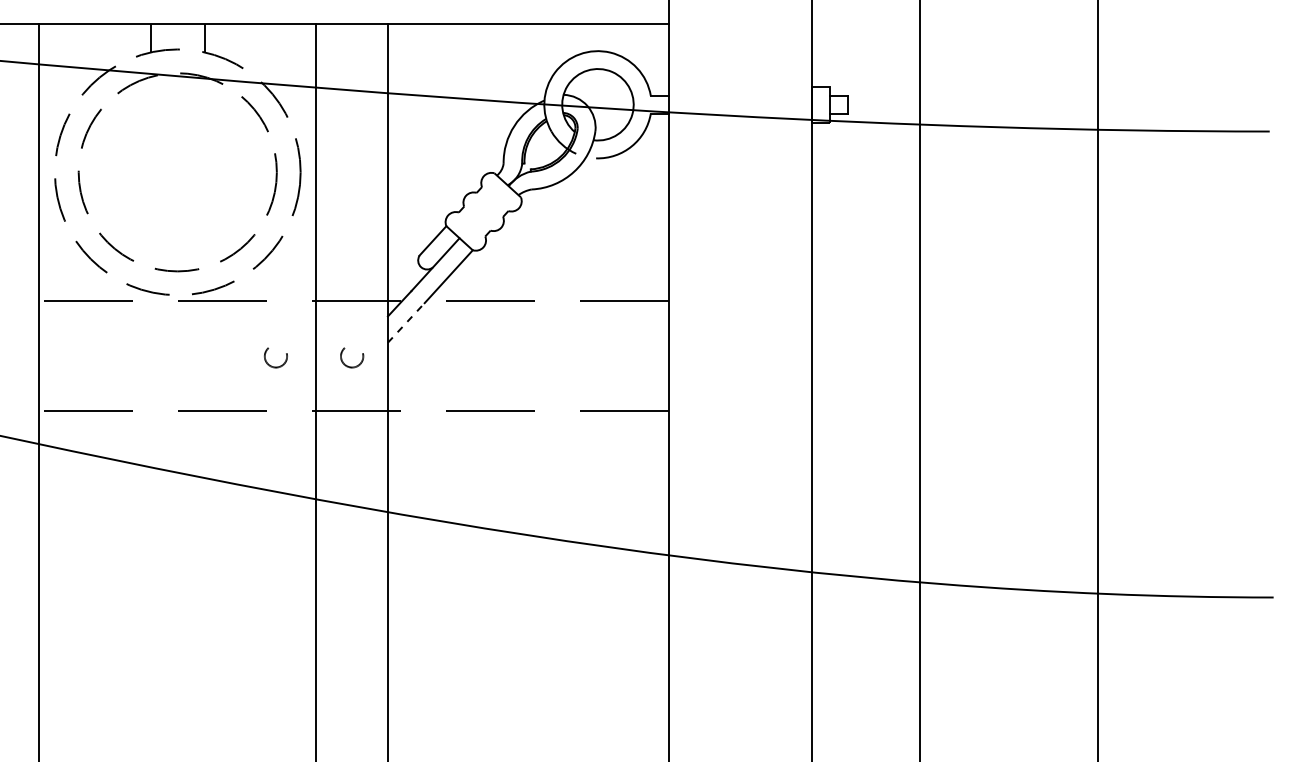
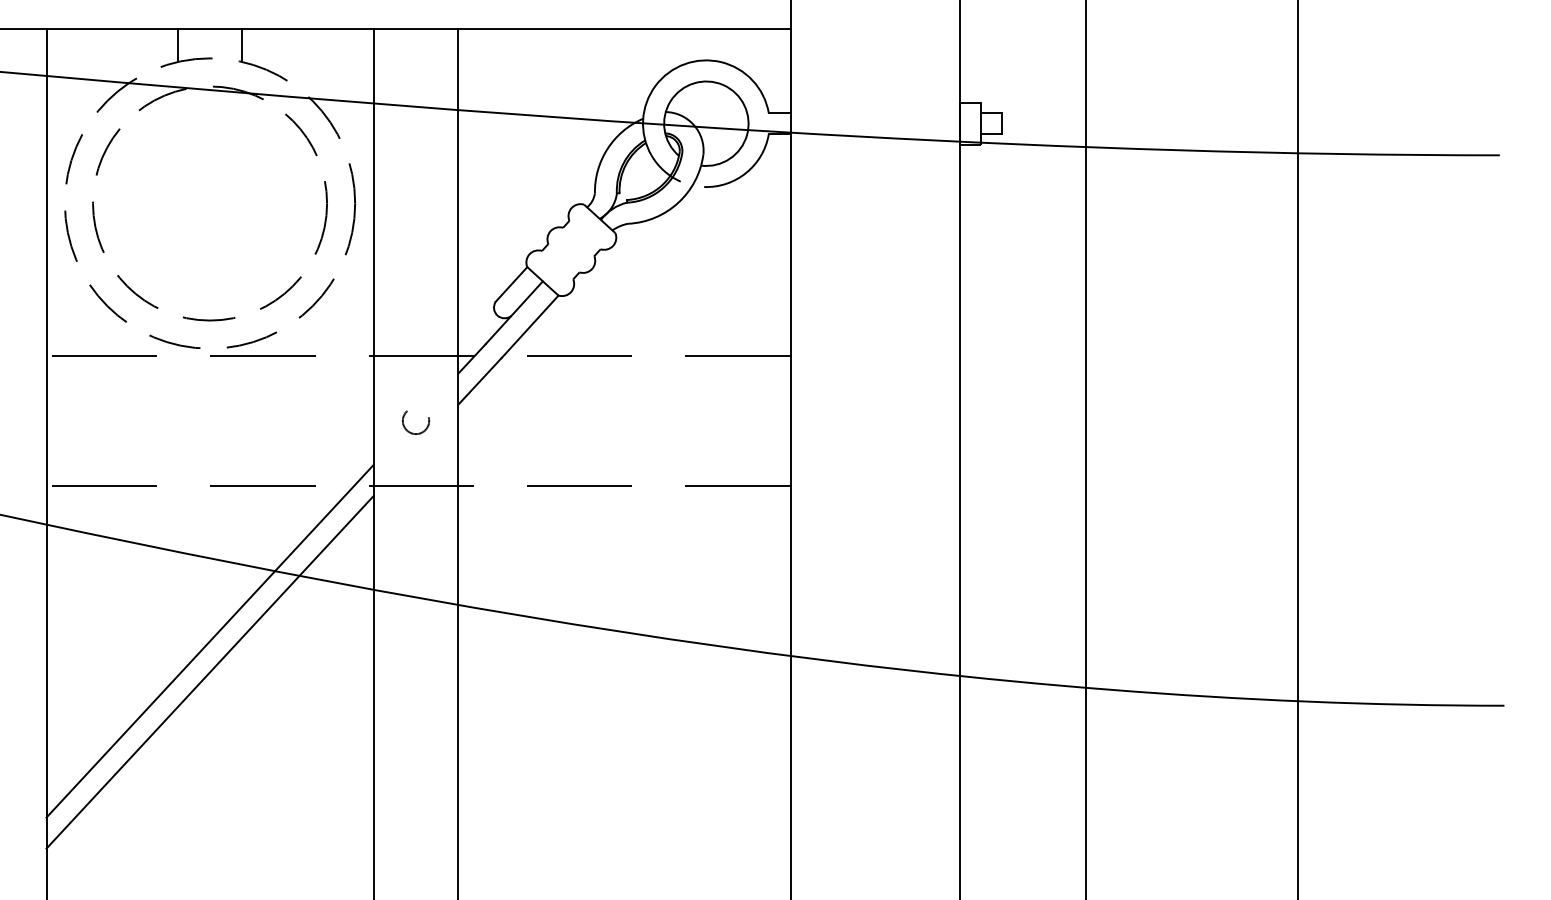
line: (405, 323) -> (479, 381), dashed -> solid
circle: (276, 357) -> (326, 422), removed
line: (177, 542) -> (209, 640), added
line: (177, 568) -> (209, 671), added

